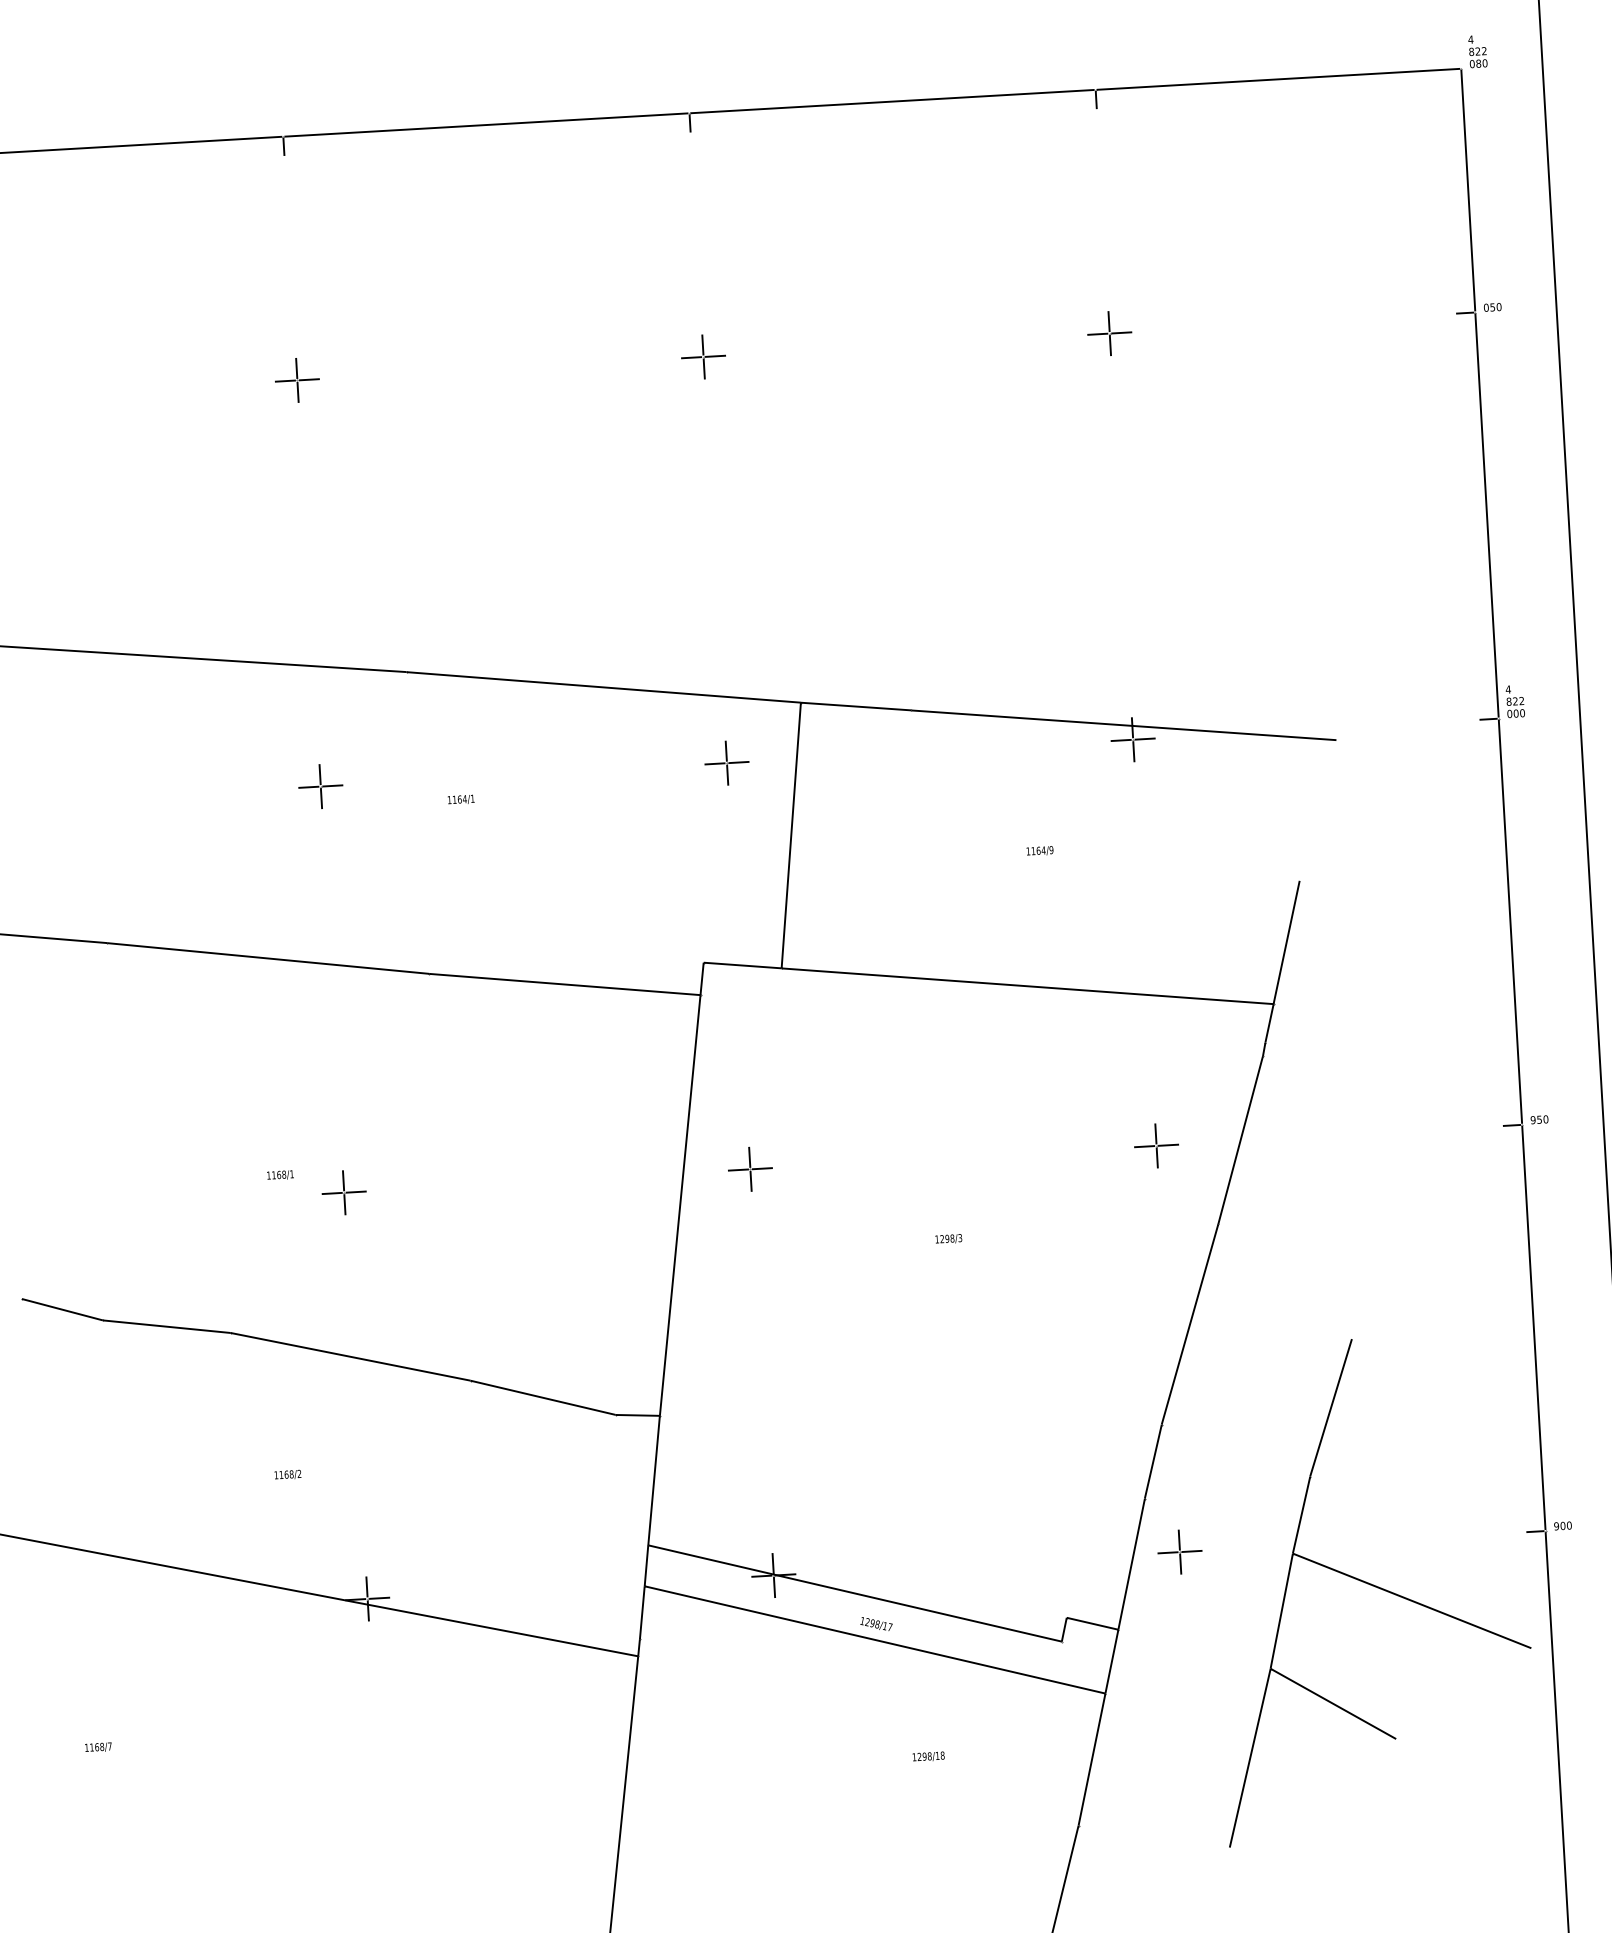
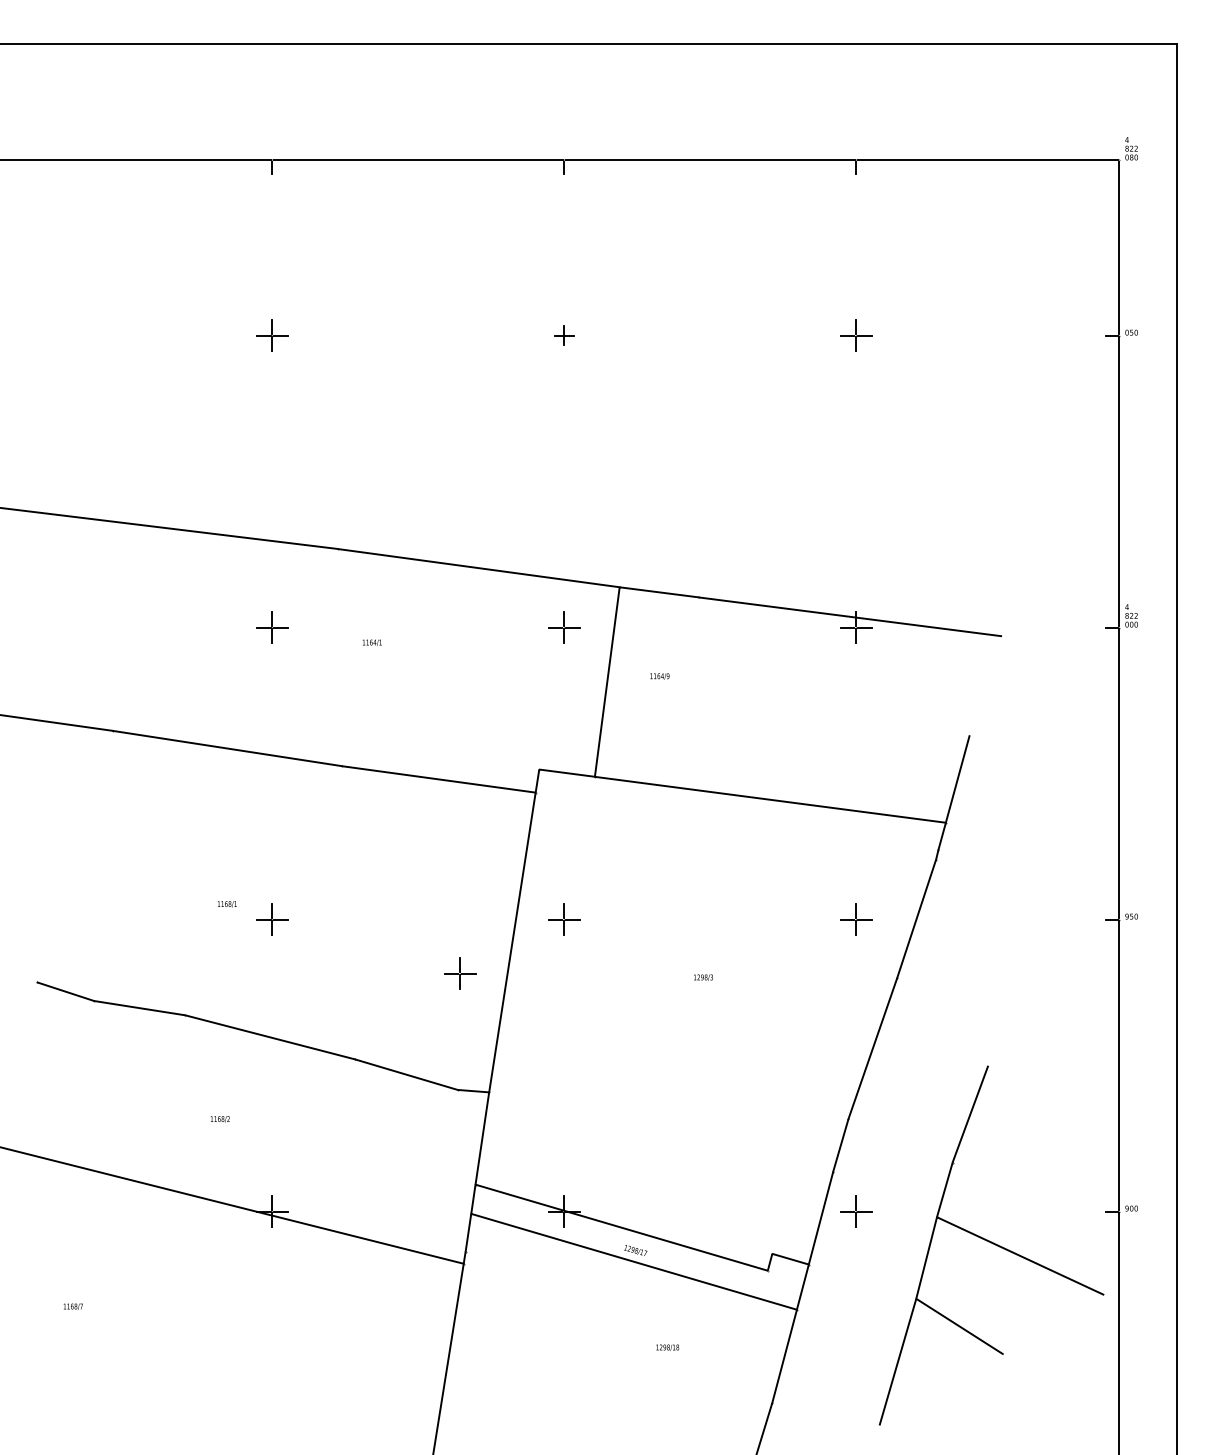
part: (703, 356) -> (564, 335), size x0.6
text: (1039, 851) -> (659, 676), moved
part: (610, 1252) -> (460, 973), added

